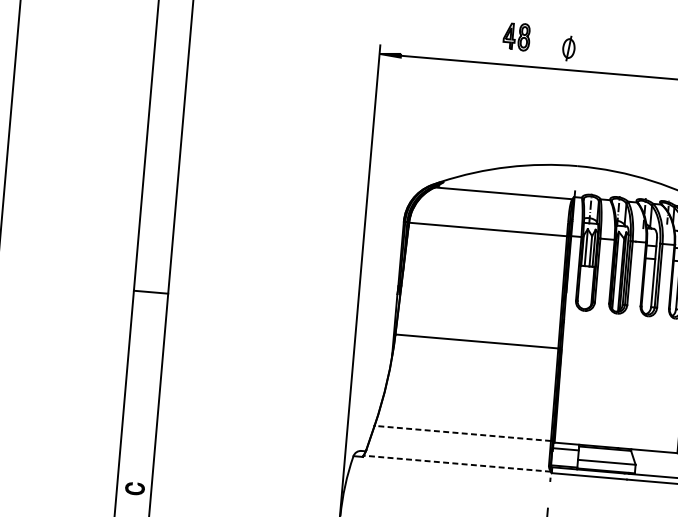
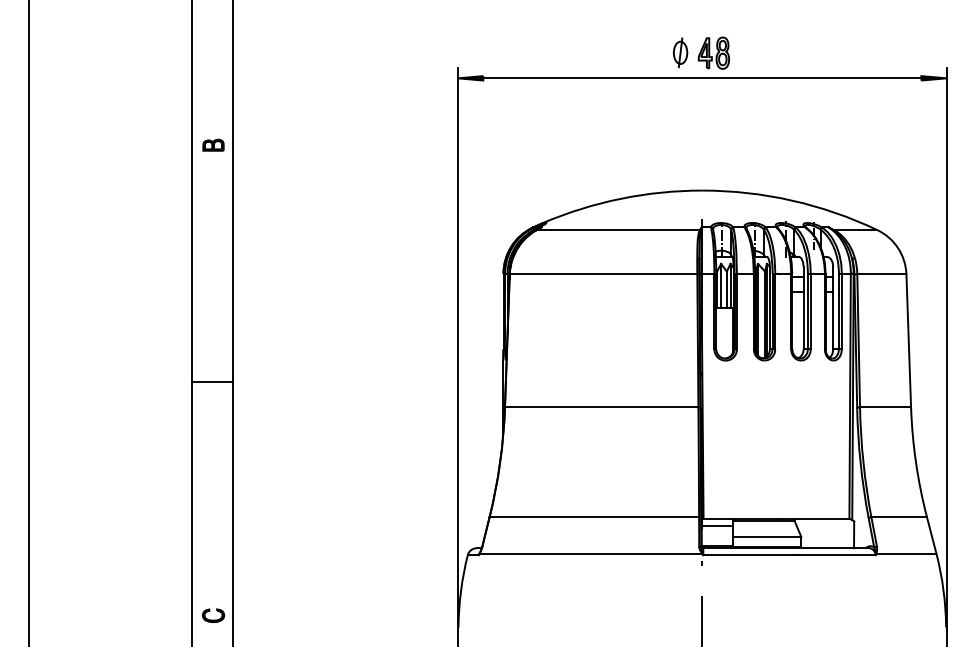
part: (516, 36) -> (713, 52), moved
part: (169, 92) -> (213, 144), added
line: (462, 433) -> (594, 517), dashed -> solid
line: (456, 463) -> (590, 553), dashed -> solid

